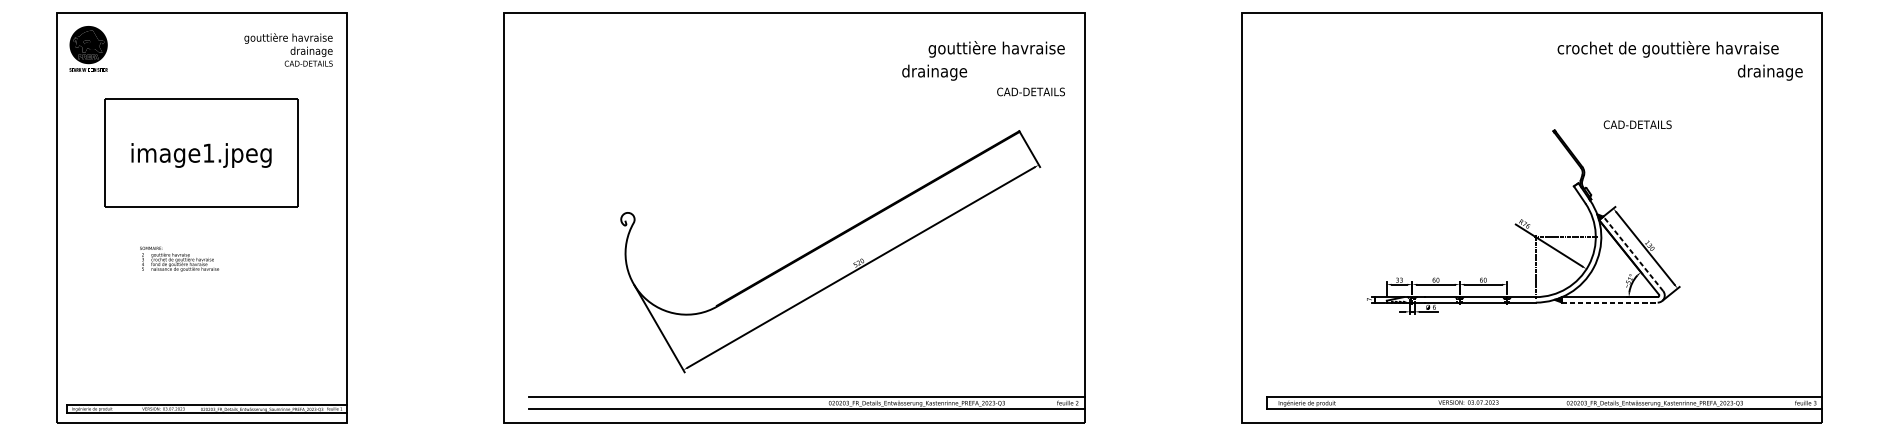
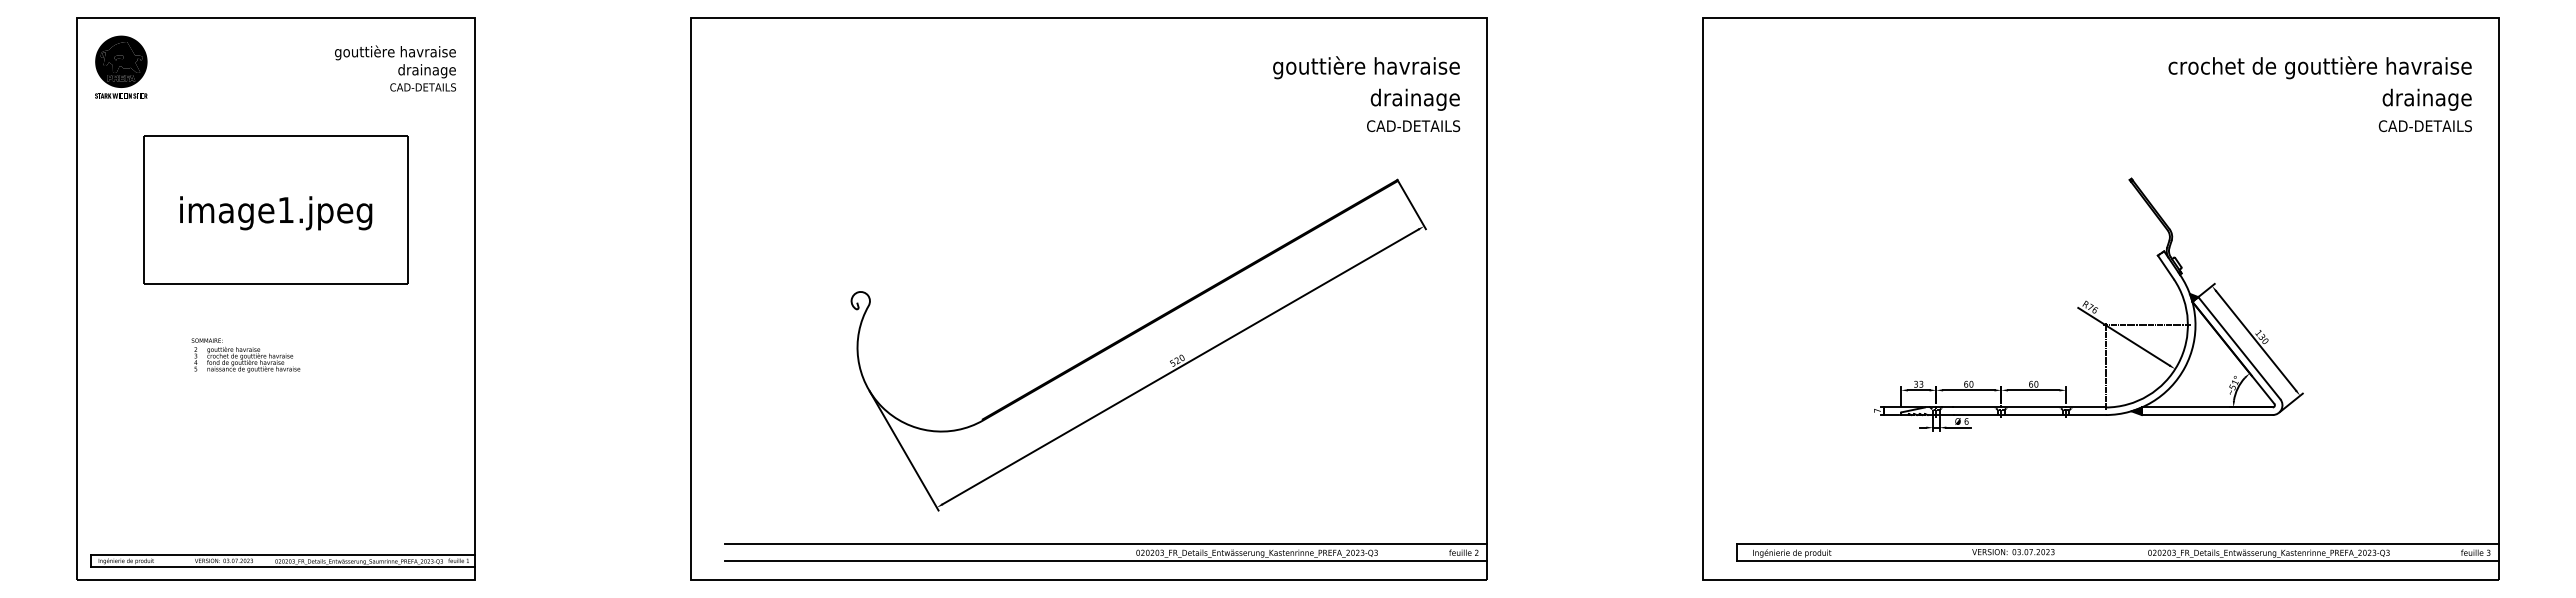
text: (1667, 49) -> (2319, 67), moved
text: (934, 72) -> (1414, 99), moved
text: (1637, 124) -> (2424, 125), moved
line: (1633, 253) -> (2239, 347), dashed -> solid
line: (1610, 302) -> (2207, 415), dashed -> solid

